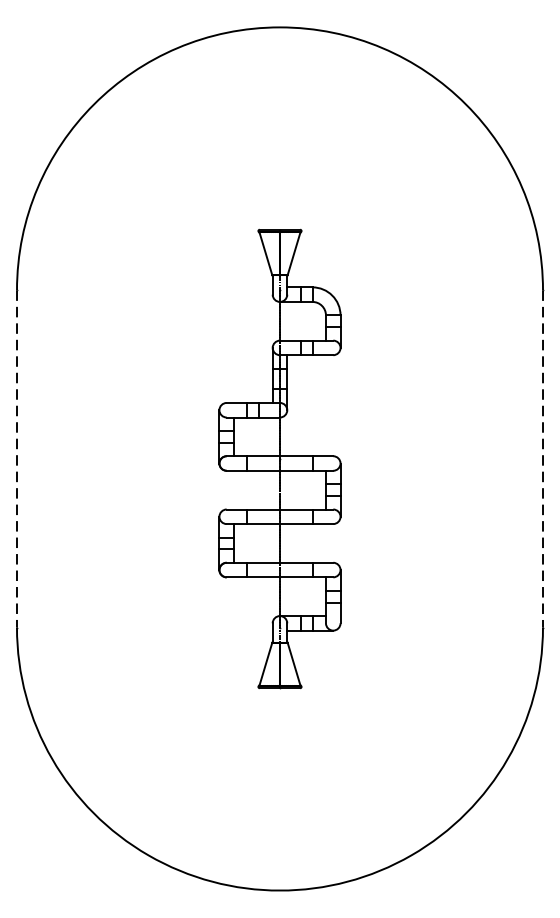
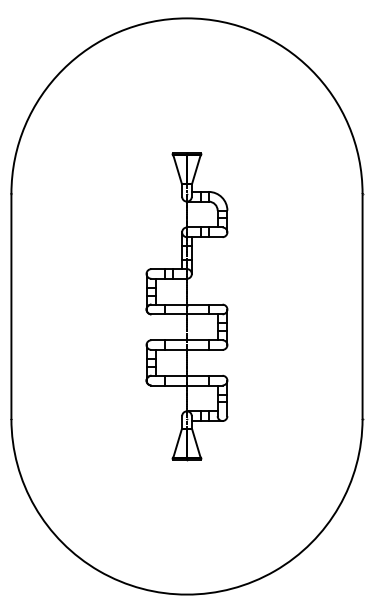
line: (17, 459) -> (11, 306), dashed -> solid
line: (542, 459) -> (362, 306), dashed -> solid

